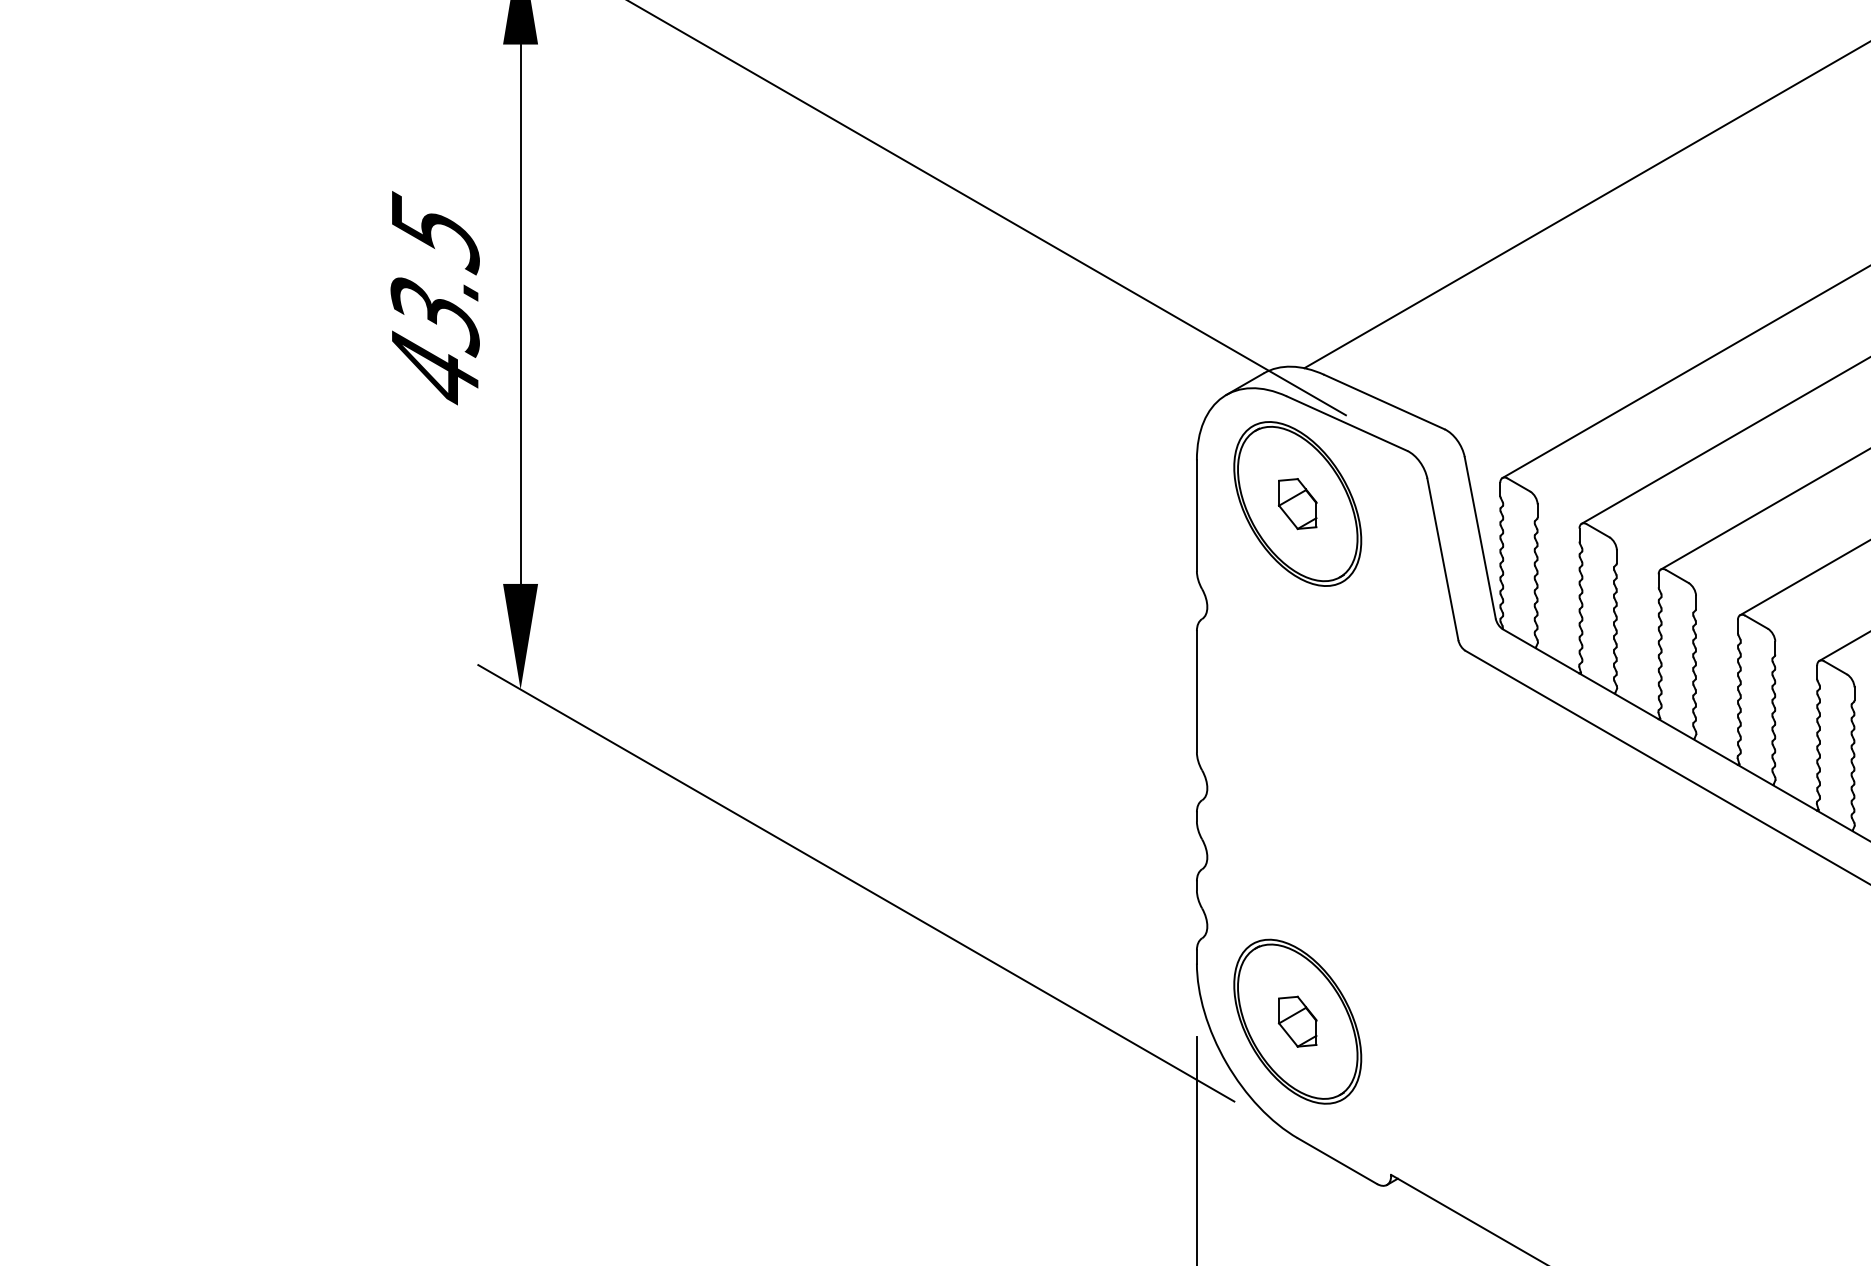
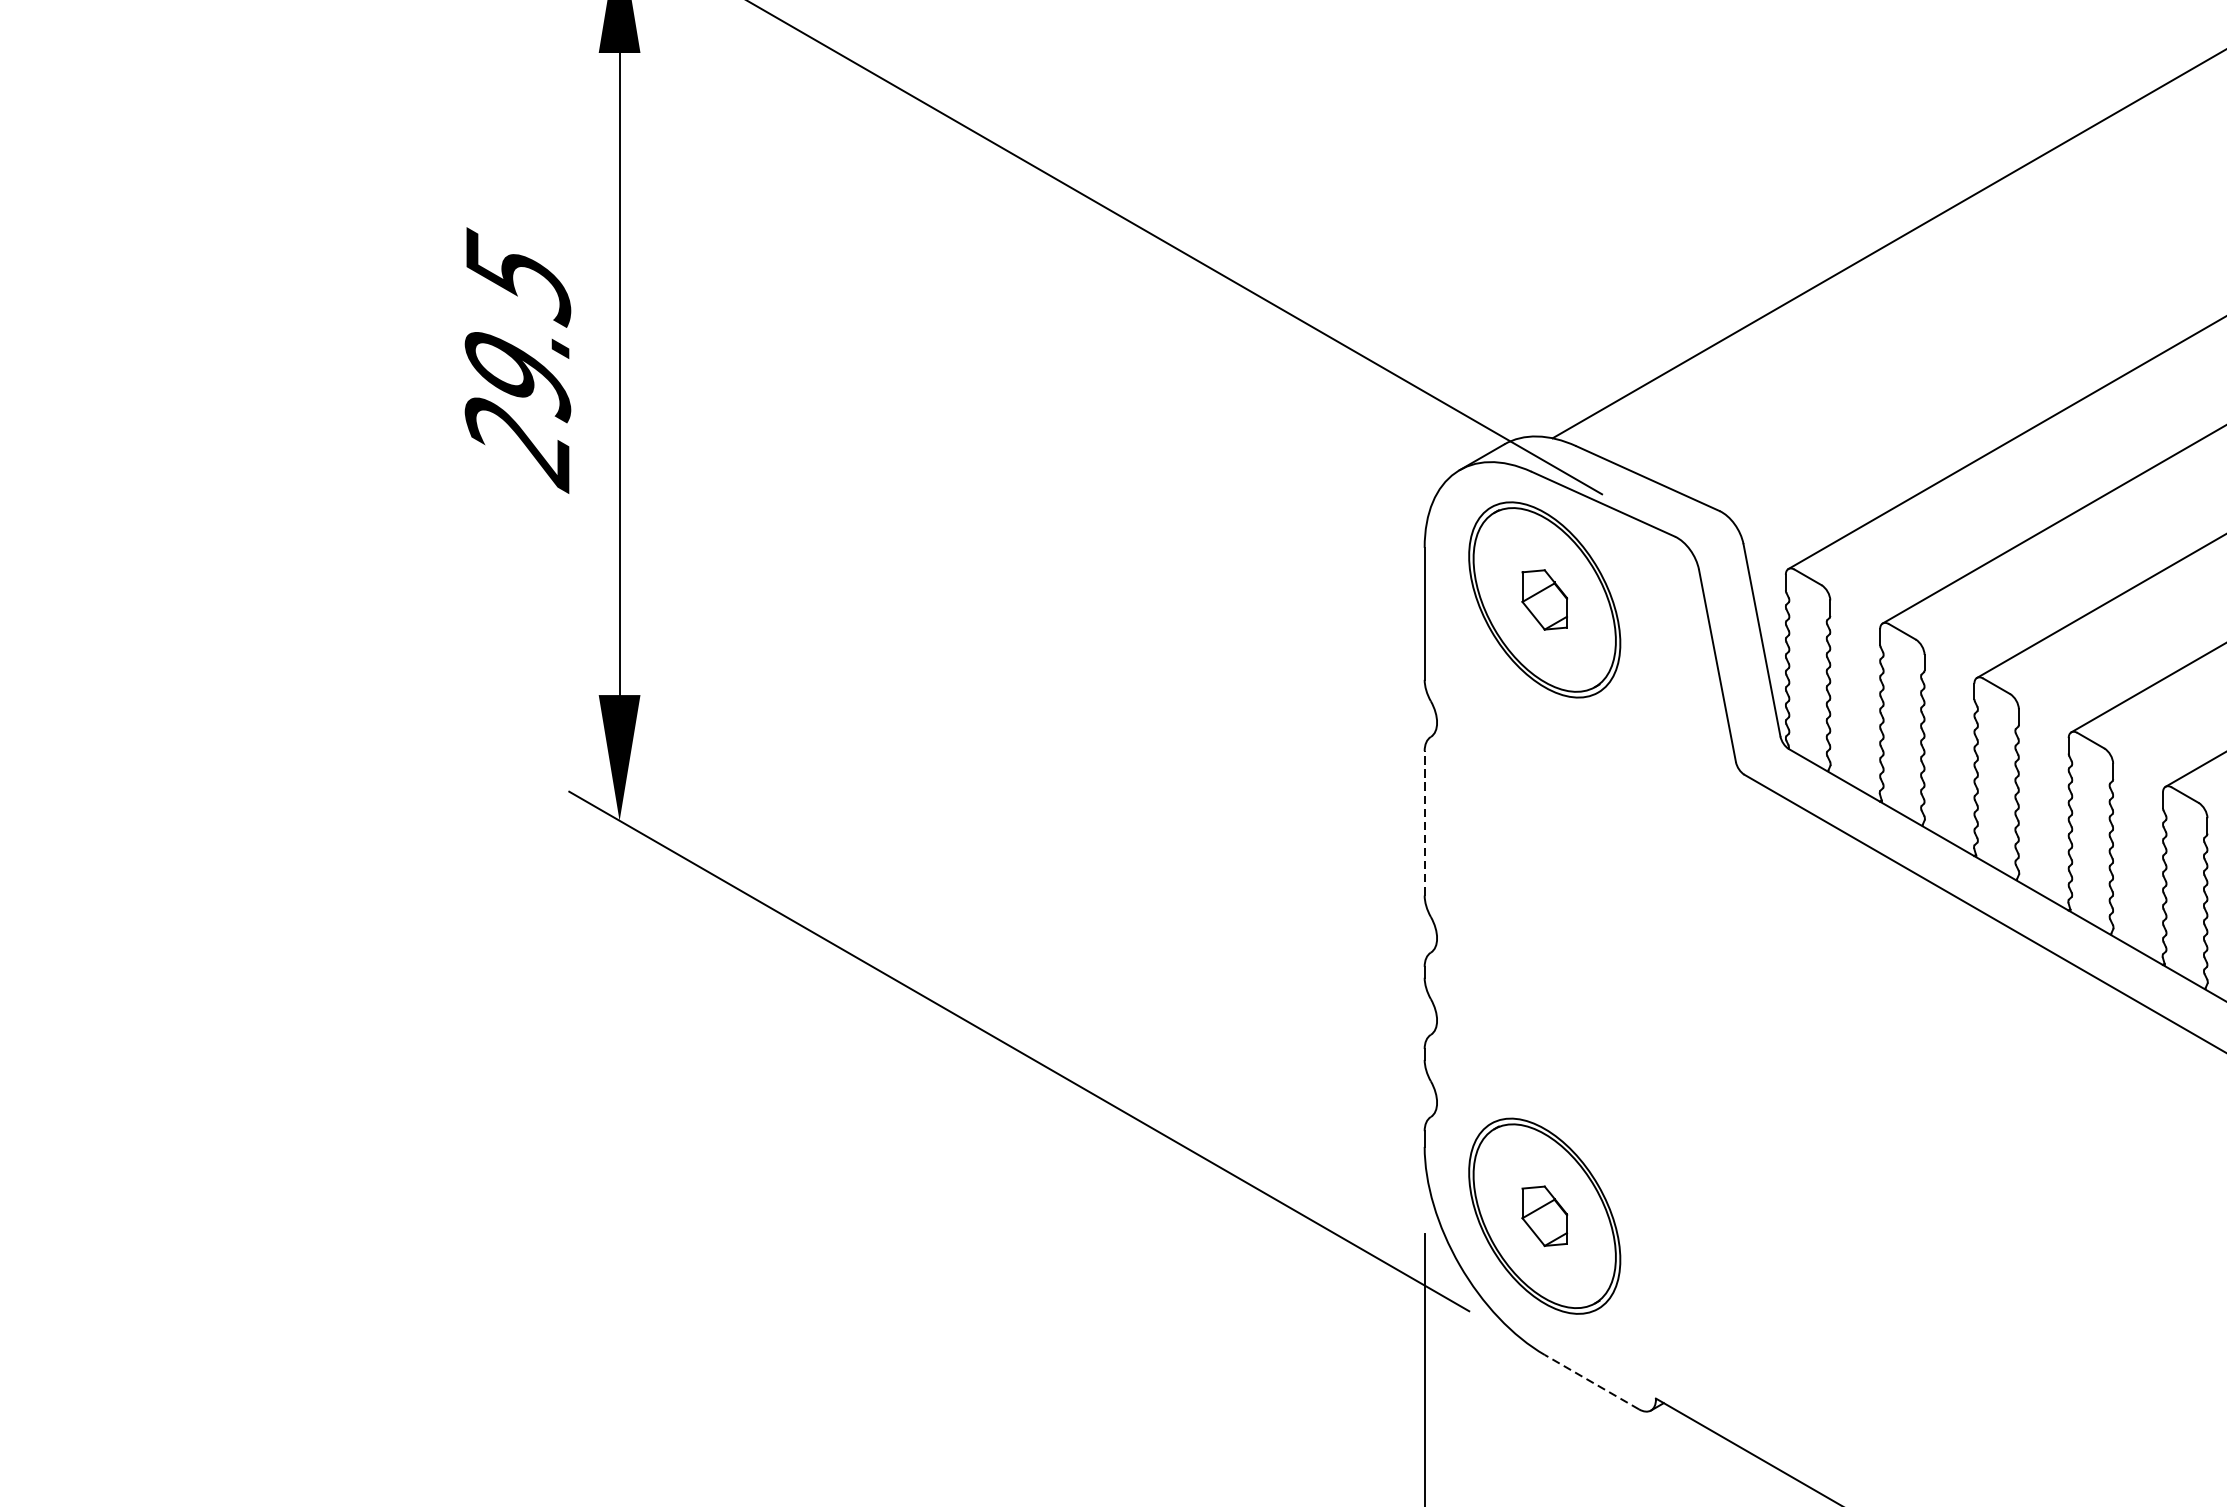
text: (434, 345) -> (517, 411), 43.5 -> 29.5
line: (1196, 691) -> (1424, 823), solid -> dashed
line: (1337, 1161) -> (1592, 1382), solid -> dashed

